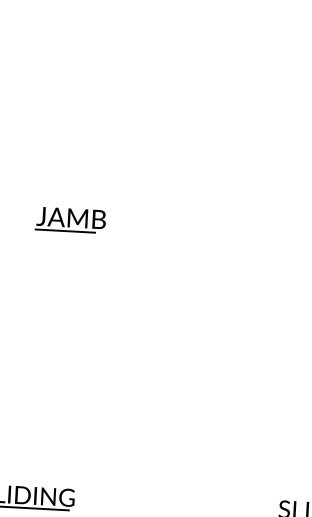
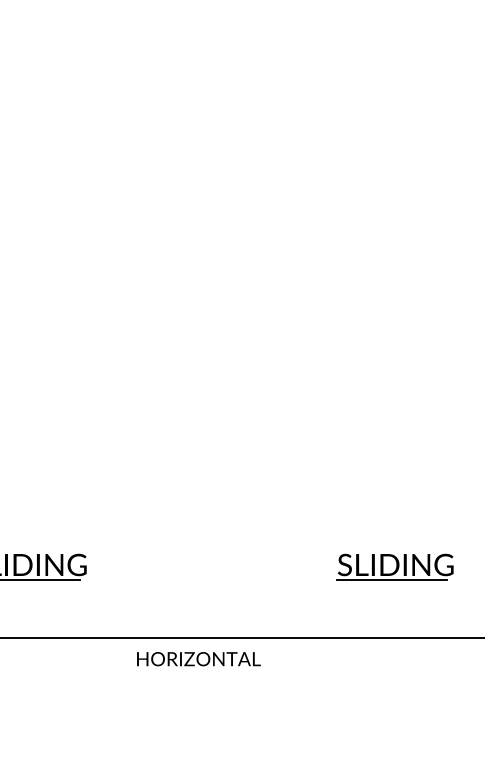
part: (70, 219) -> (63, 223), removed

